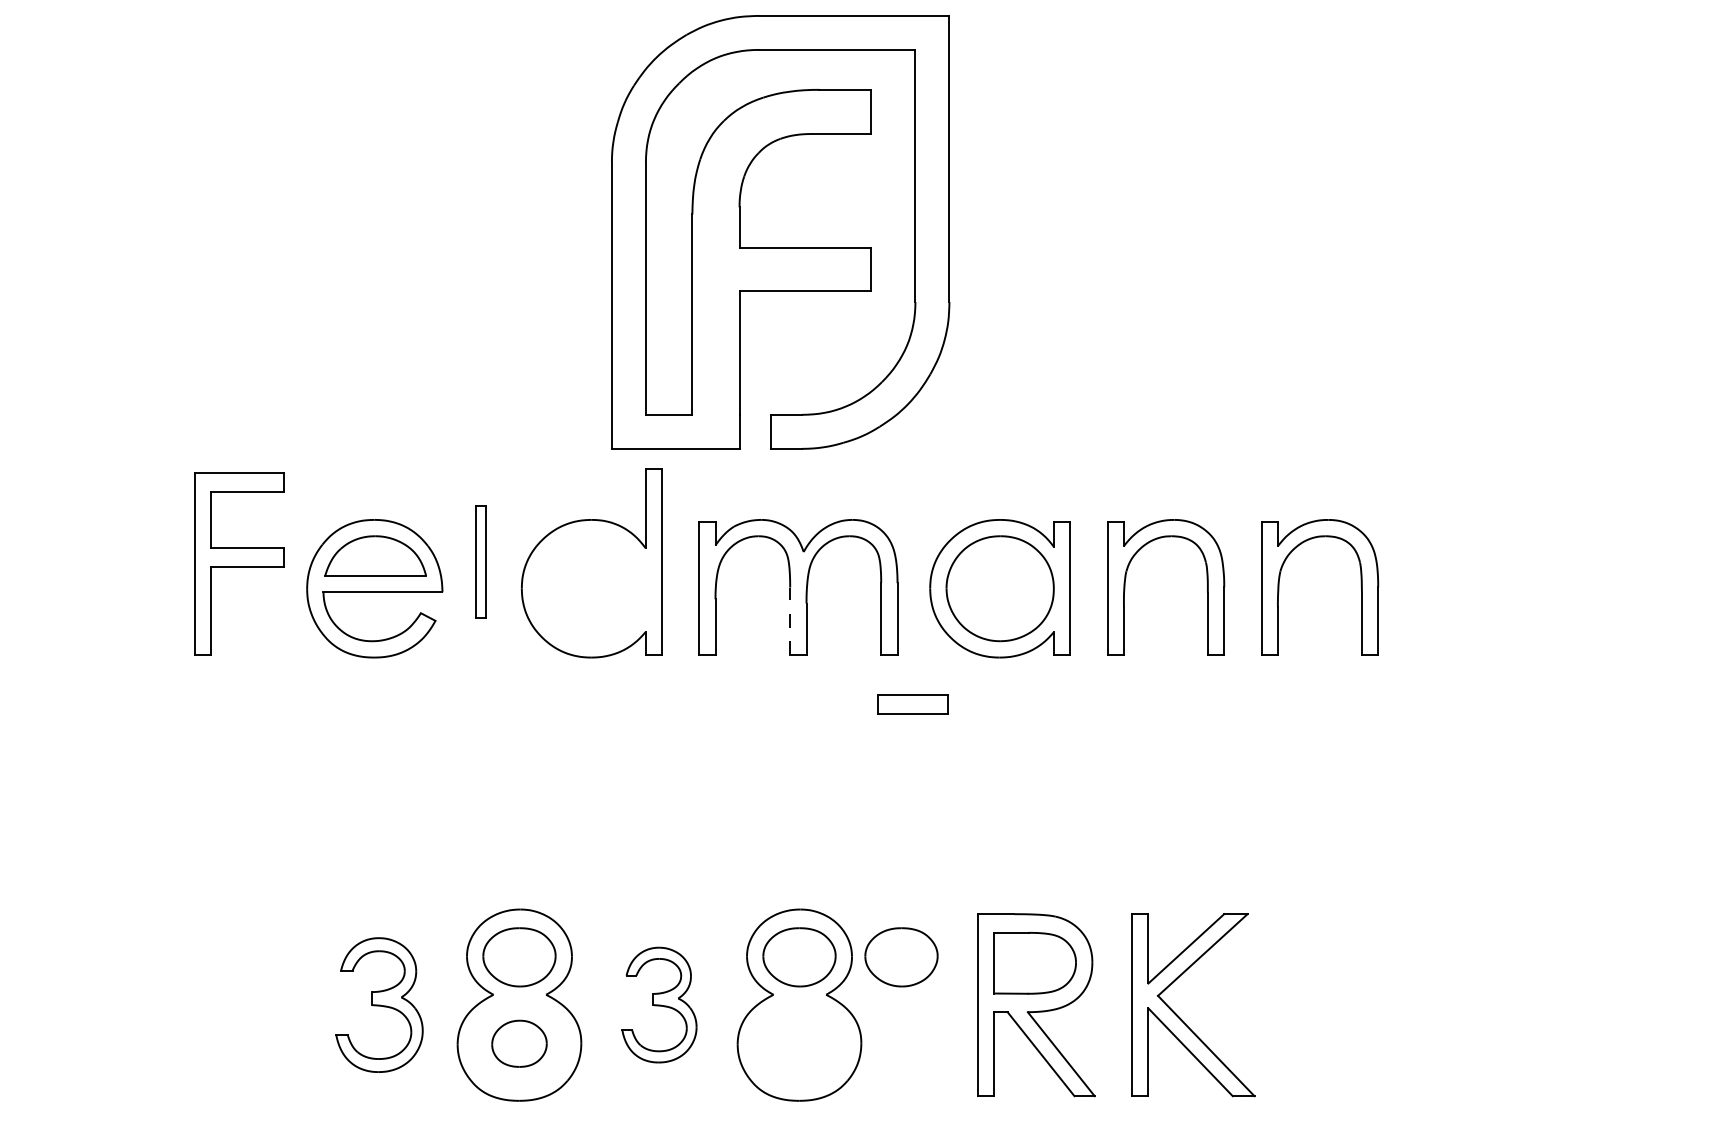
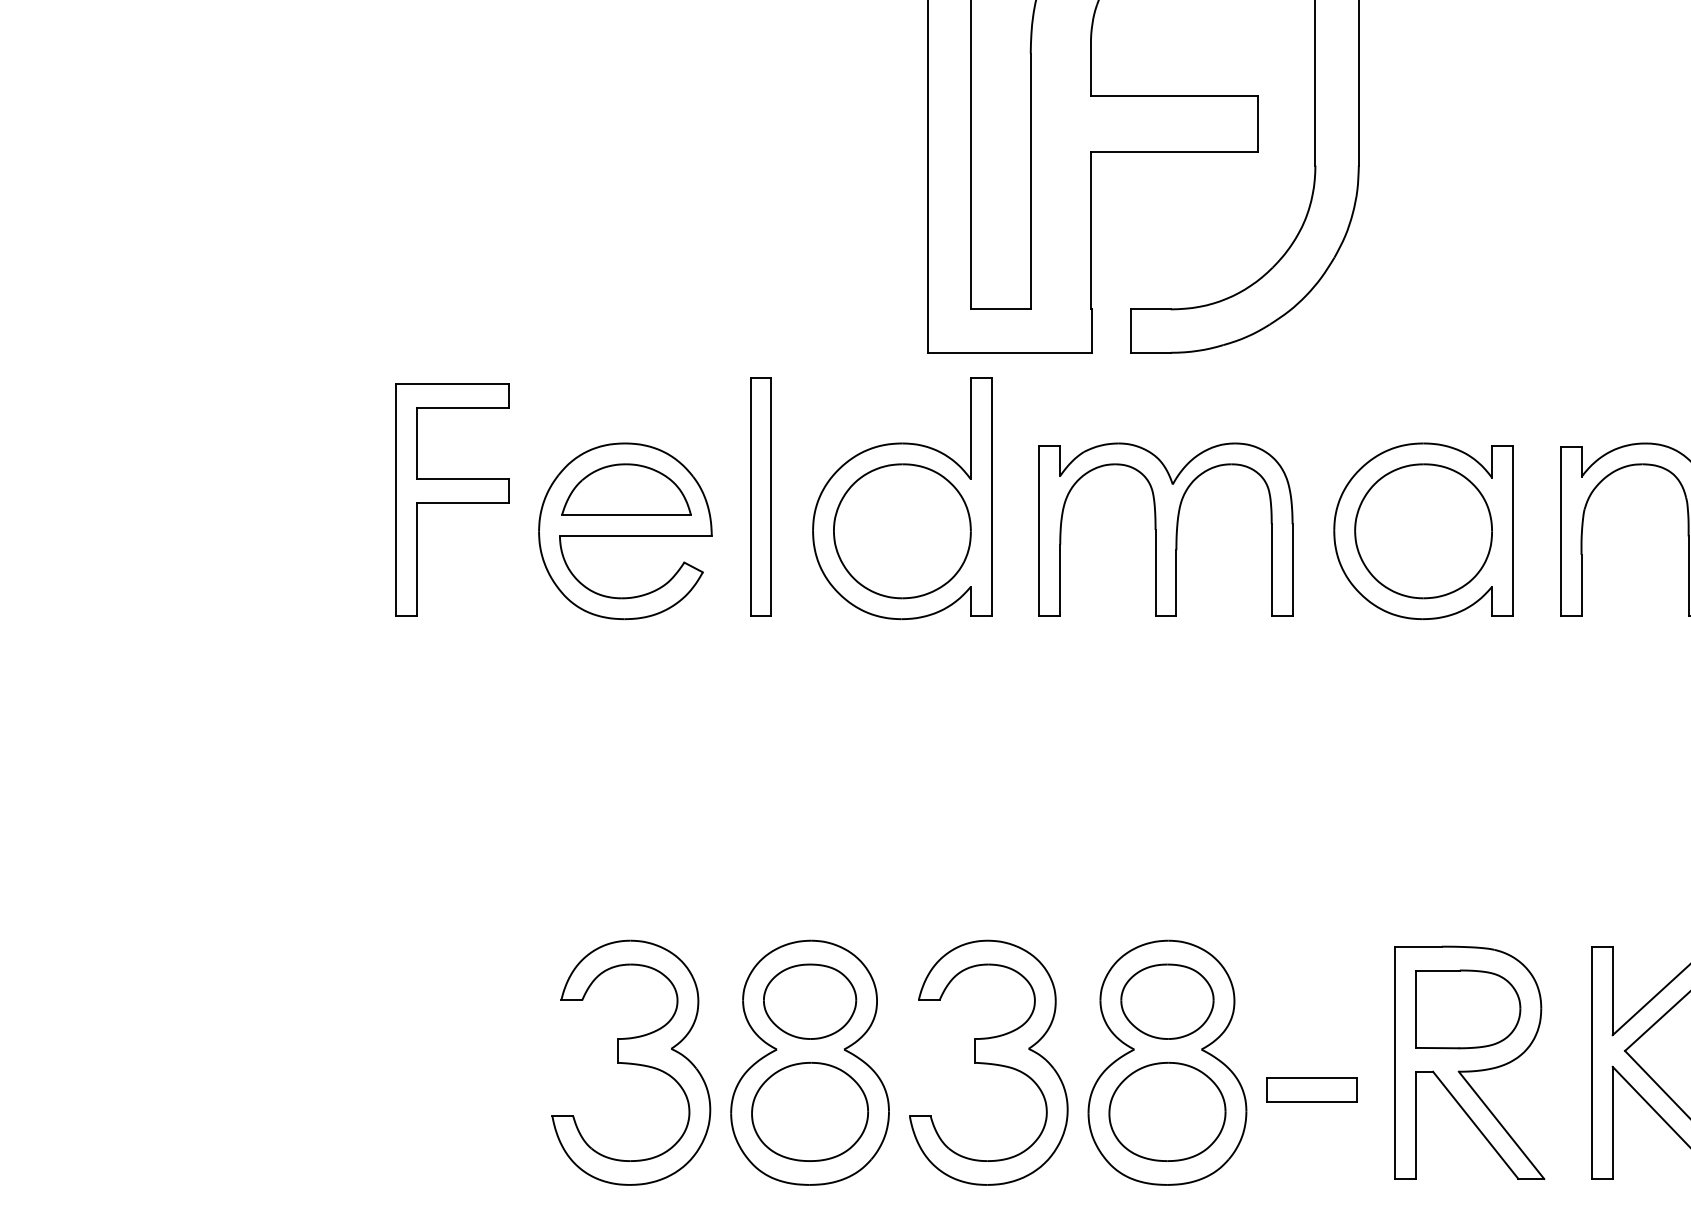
part: (480, 561) -> (760, 496), size x1.67
part: (591, 588) -> (901, 531), added
line: (790, 621) -> (1155, 573), dashed -> solid
part: (912, 704) -> (1311, 1090), moved
part: (901, 957) -> (1297, 1001), removed
part: (379, 1004) -> (631, 1061), size x1.43
part: (659, 1004) -> (988, 1061), size x1.67
part: (519, 1043) -> (810, 1111), size x1.67
part: (799, 1043) -> (1167, 1111), added

